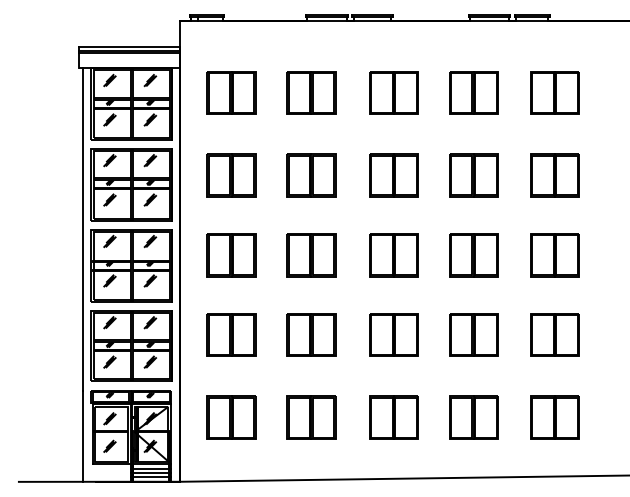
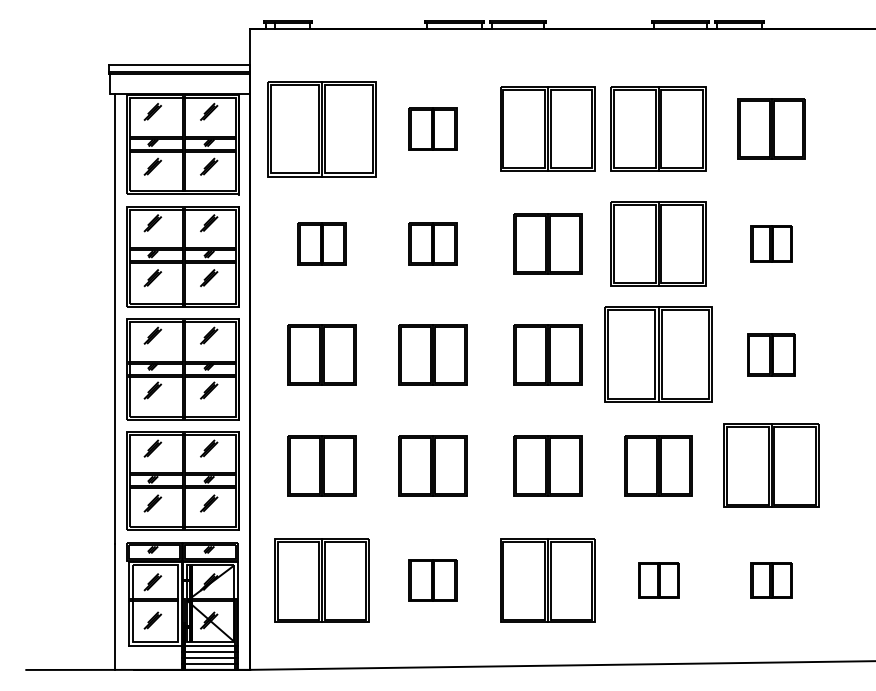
part: (231, 92) -> (321, 128), size x1.6
part: (311, 92) -> (433, 128), size x0.7
part: (393, 92) -> (547, 128), size x1.4
part: (473, 92) -> (658, 128), size x1.4
part: (231, 175) -> (321, 244), size x0.7
part: (311, 175) -> (433, 244), size x0.7
part: (473, 175) -> (658, 244), size x1.4
part: (554, 175) -> (771, 244), size x0.6
part: (473, 255) -> (658, 355), size x1.6
part: (554, 255) -> (771, 355), size x0.7
part: (554, 334) -> (771, 465), size x1.4
part: (231, 417) -> (321, 580), size x1.4
part: (311, 417) -> (433, 580), size x0.7
part: (393, 417) -> (547, 580), size x1.4
part: (473, 417) -> (658, 580), size x0.6
part: (554, 417) -> (771, 580), size x0.6

